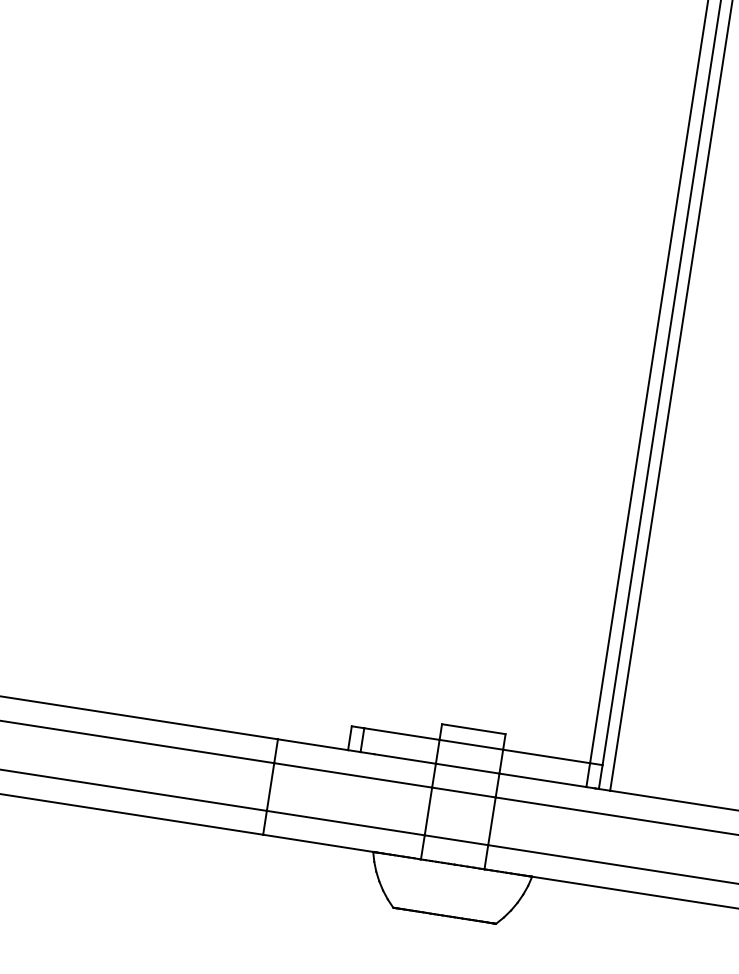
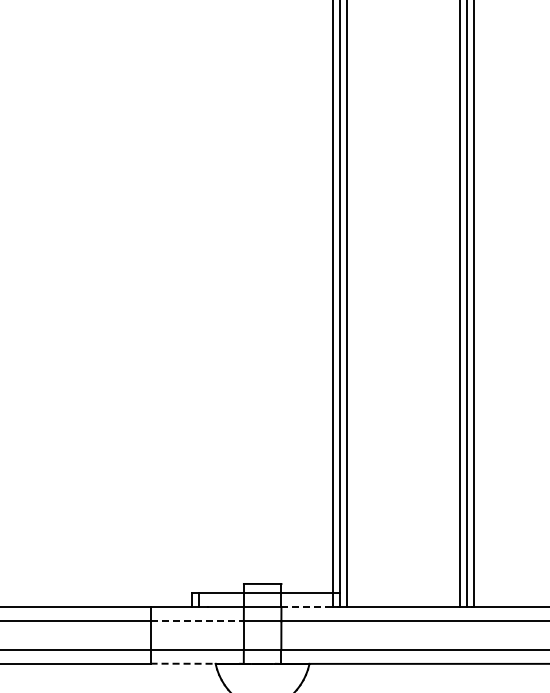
line: (353, 775) -> (197, 621), solid -> dashed
line: (543, 780) -> (307, 607), solid -> dashed
line: (318, 843) -> (183, 663), solid -> dashed

